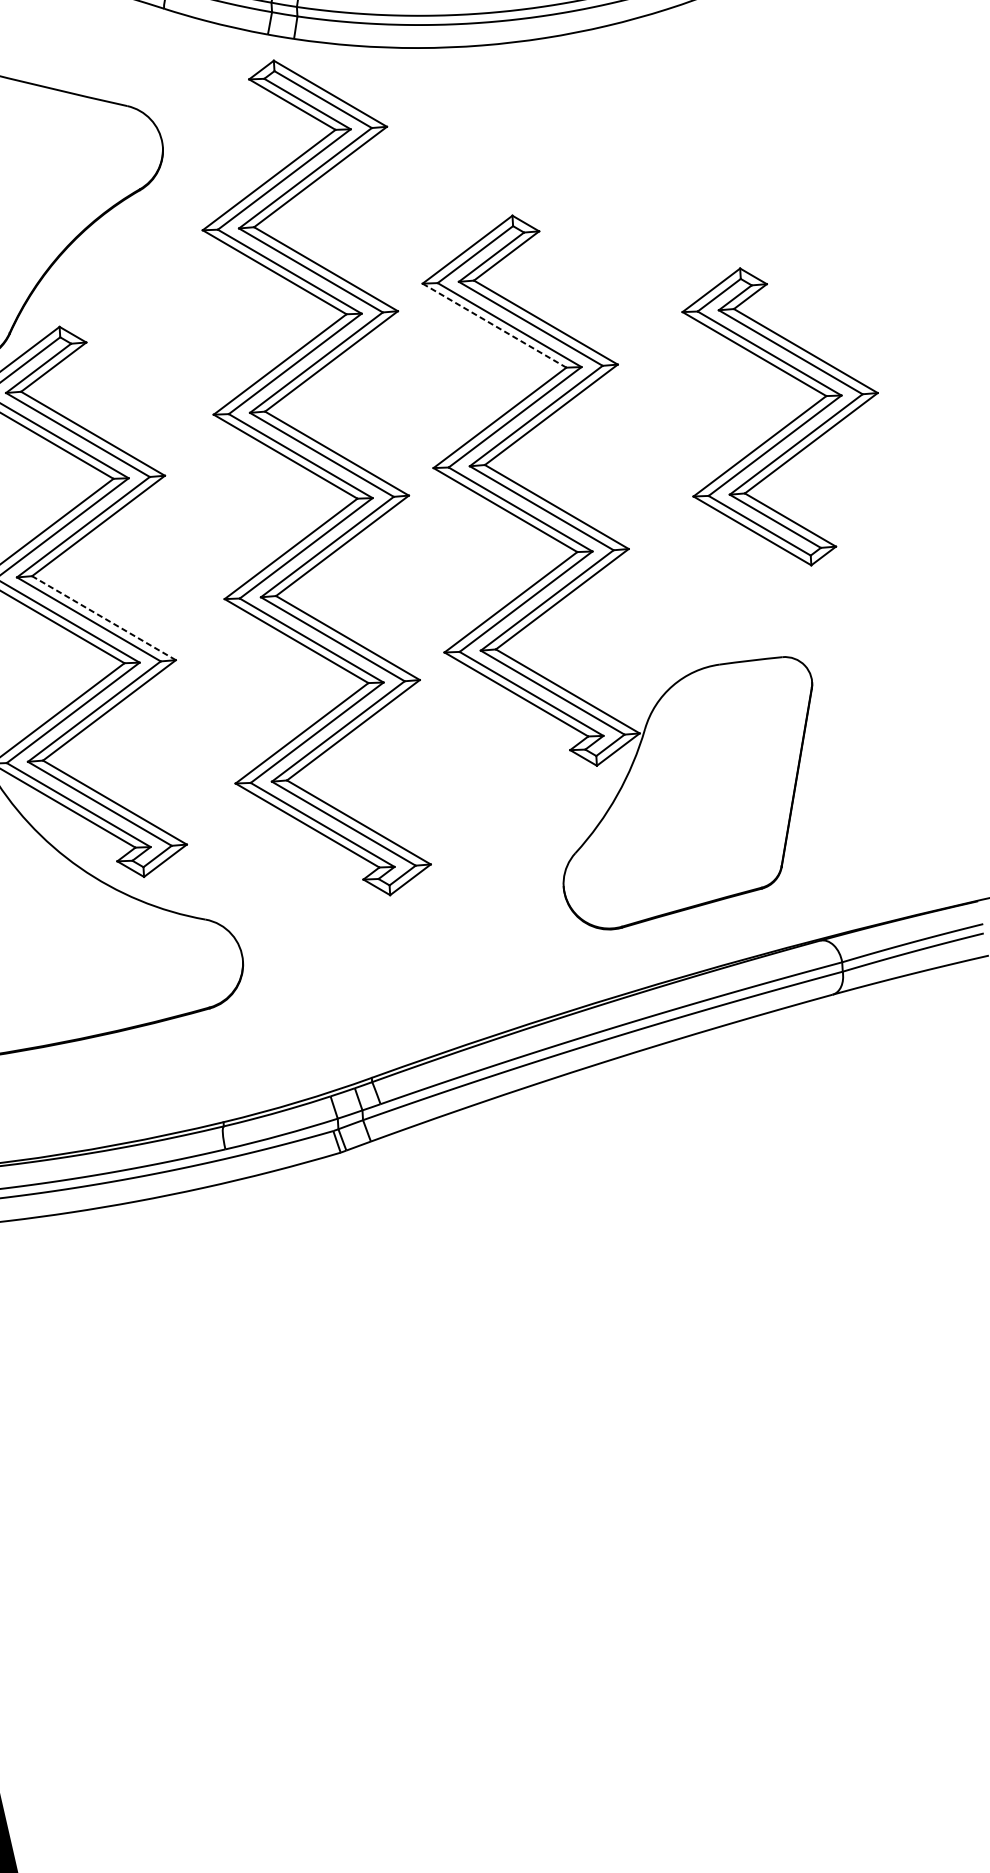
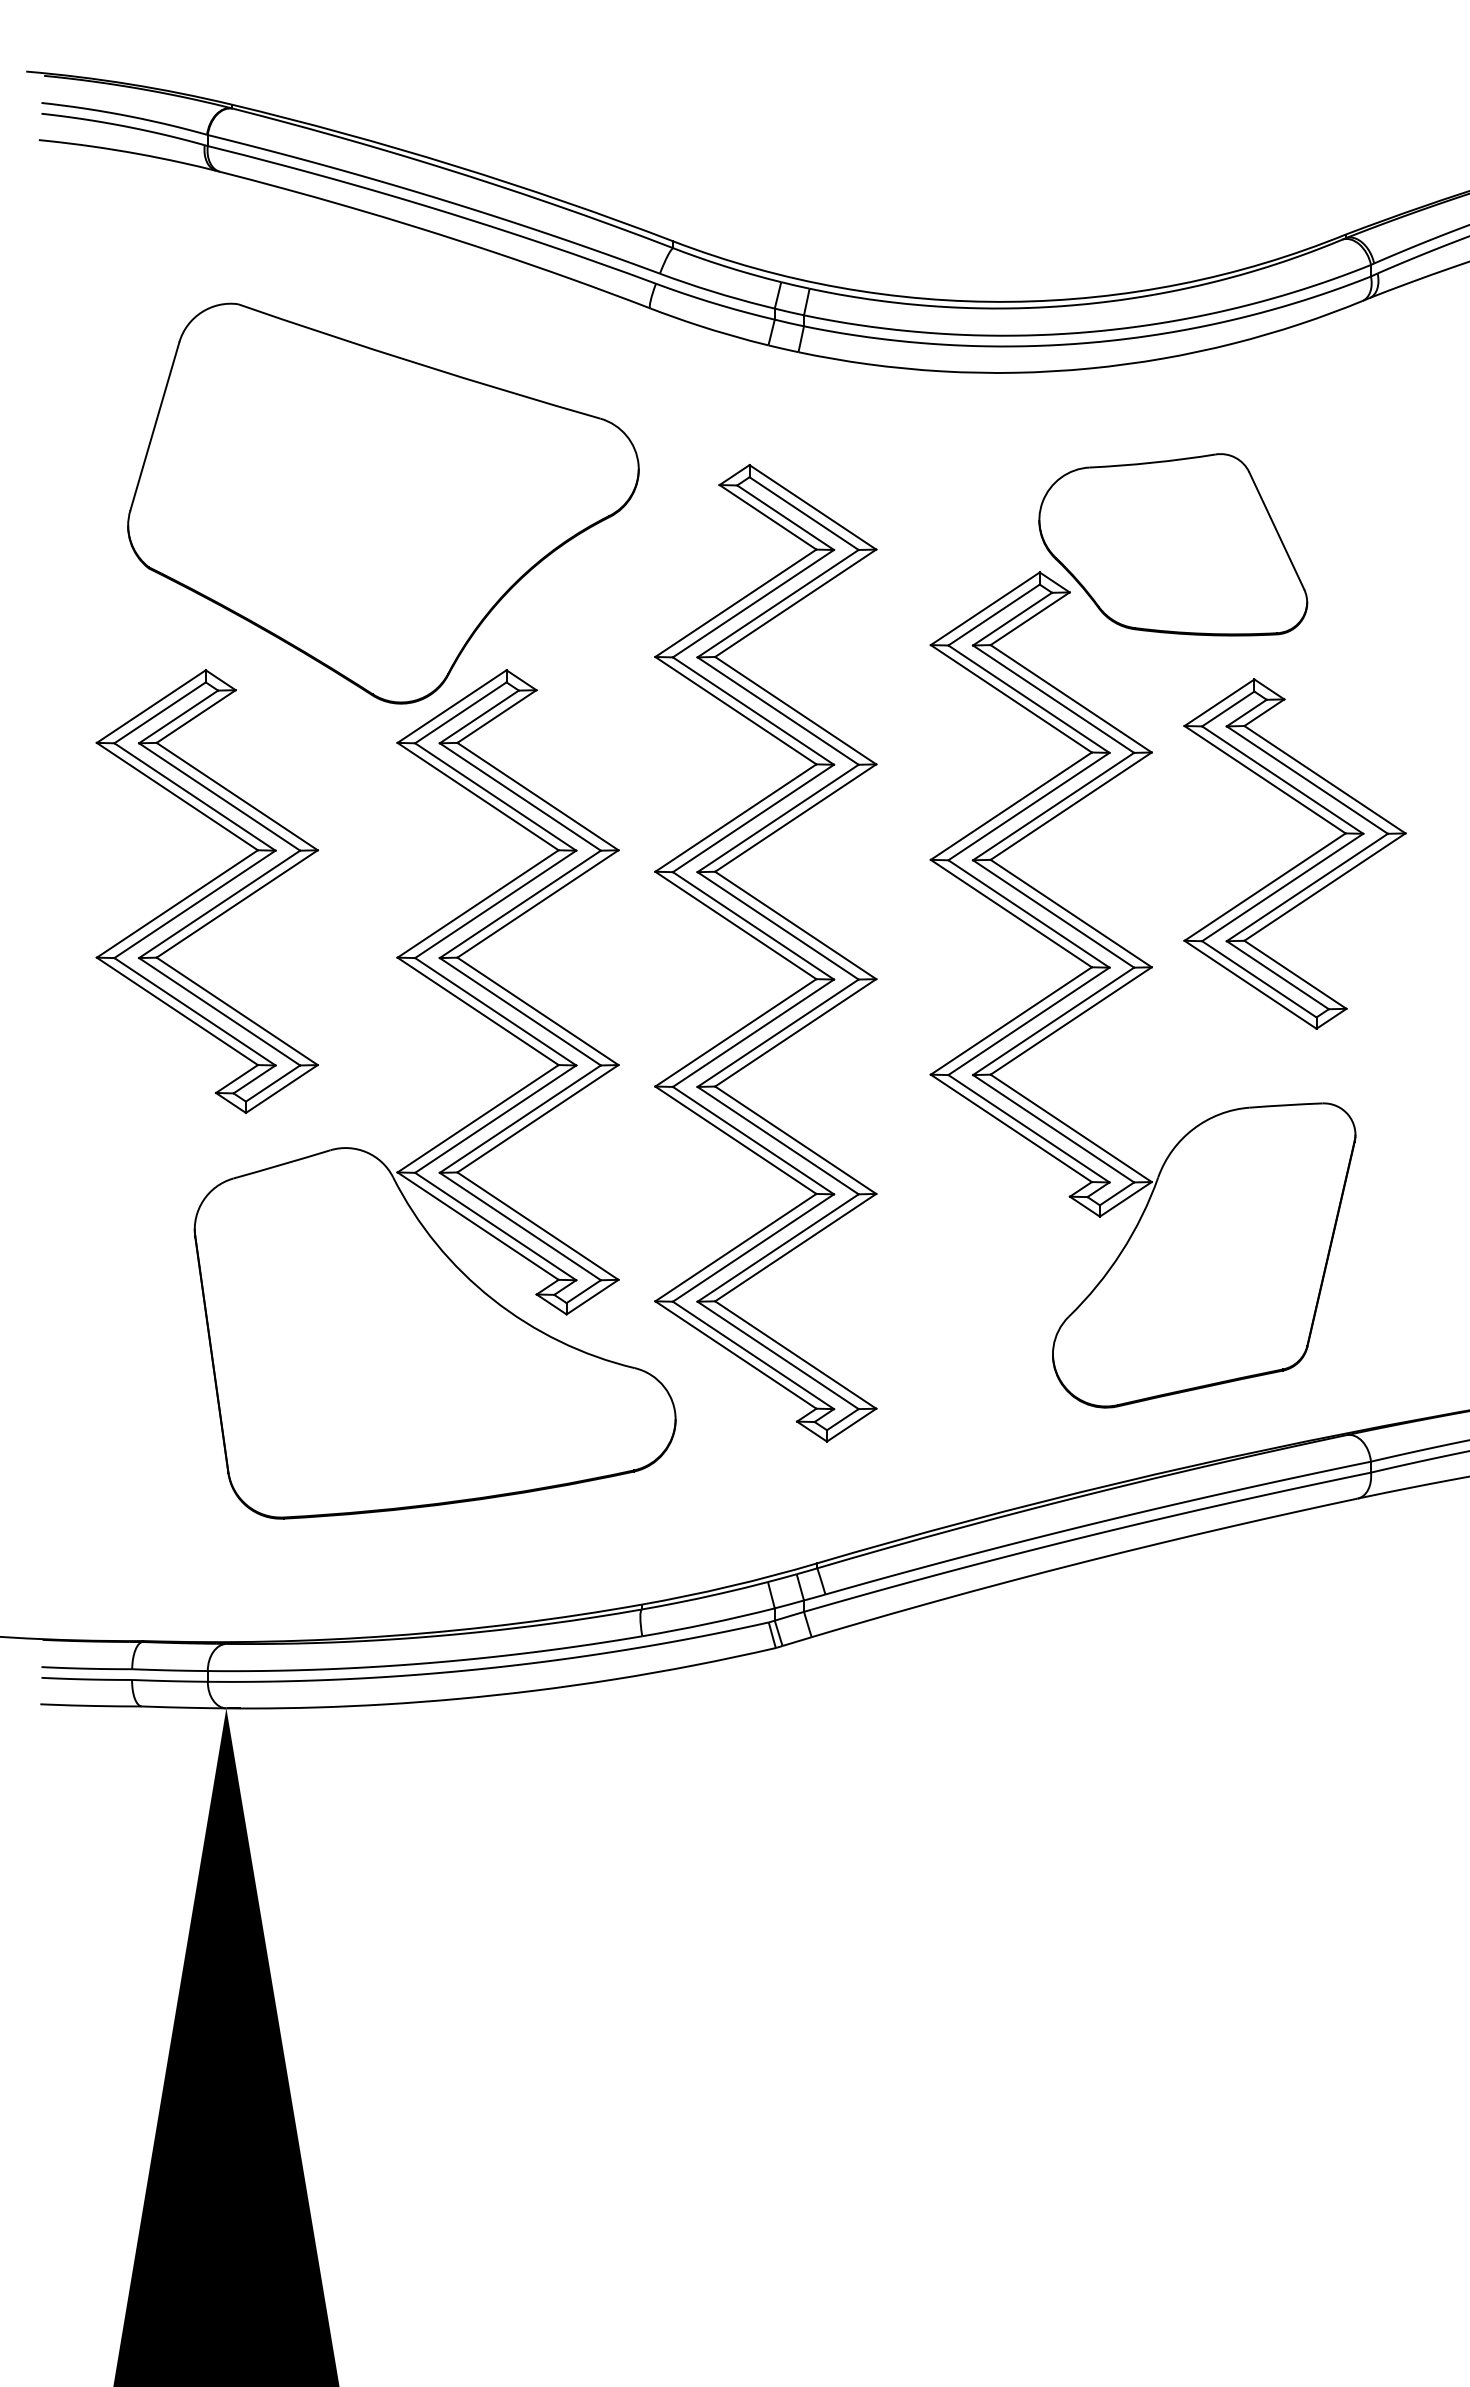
part: (625, 184) -> (1173, 544), added
line: (494, 325) -> (1011, 698), dashed -> solid
part: (789, 422) -> (1301, 861), moved
part: (312, 479) -> (765, 953), moved
line: (103, 618) -> (537, 1011), dashed -> solid

